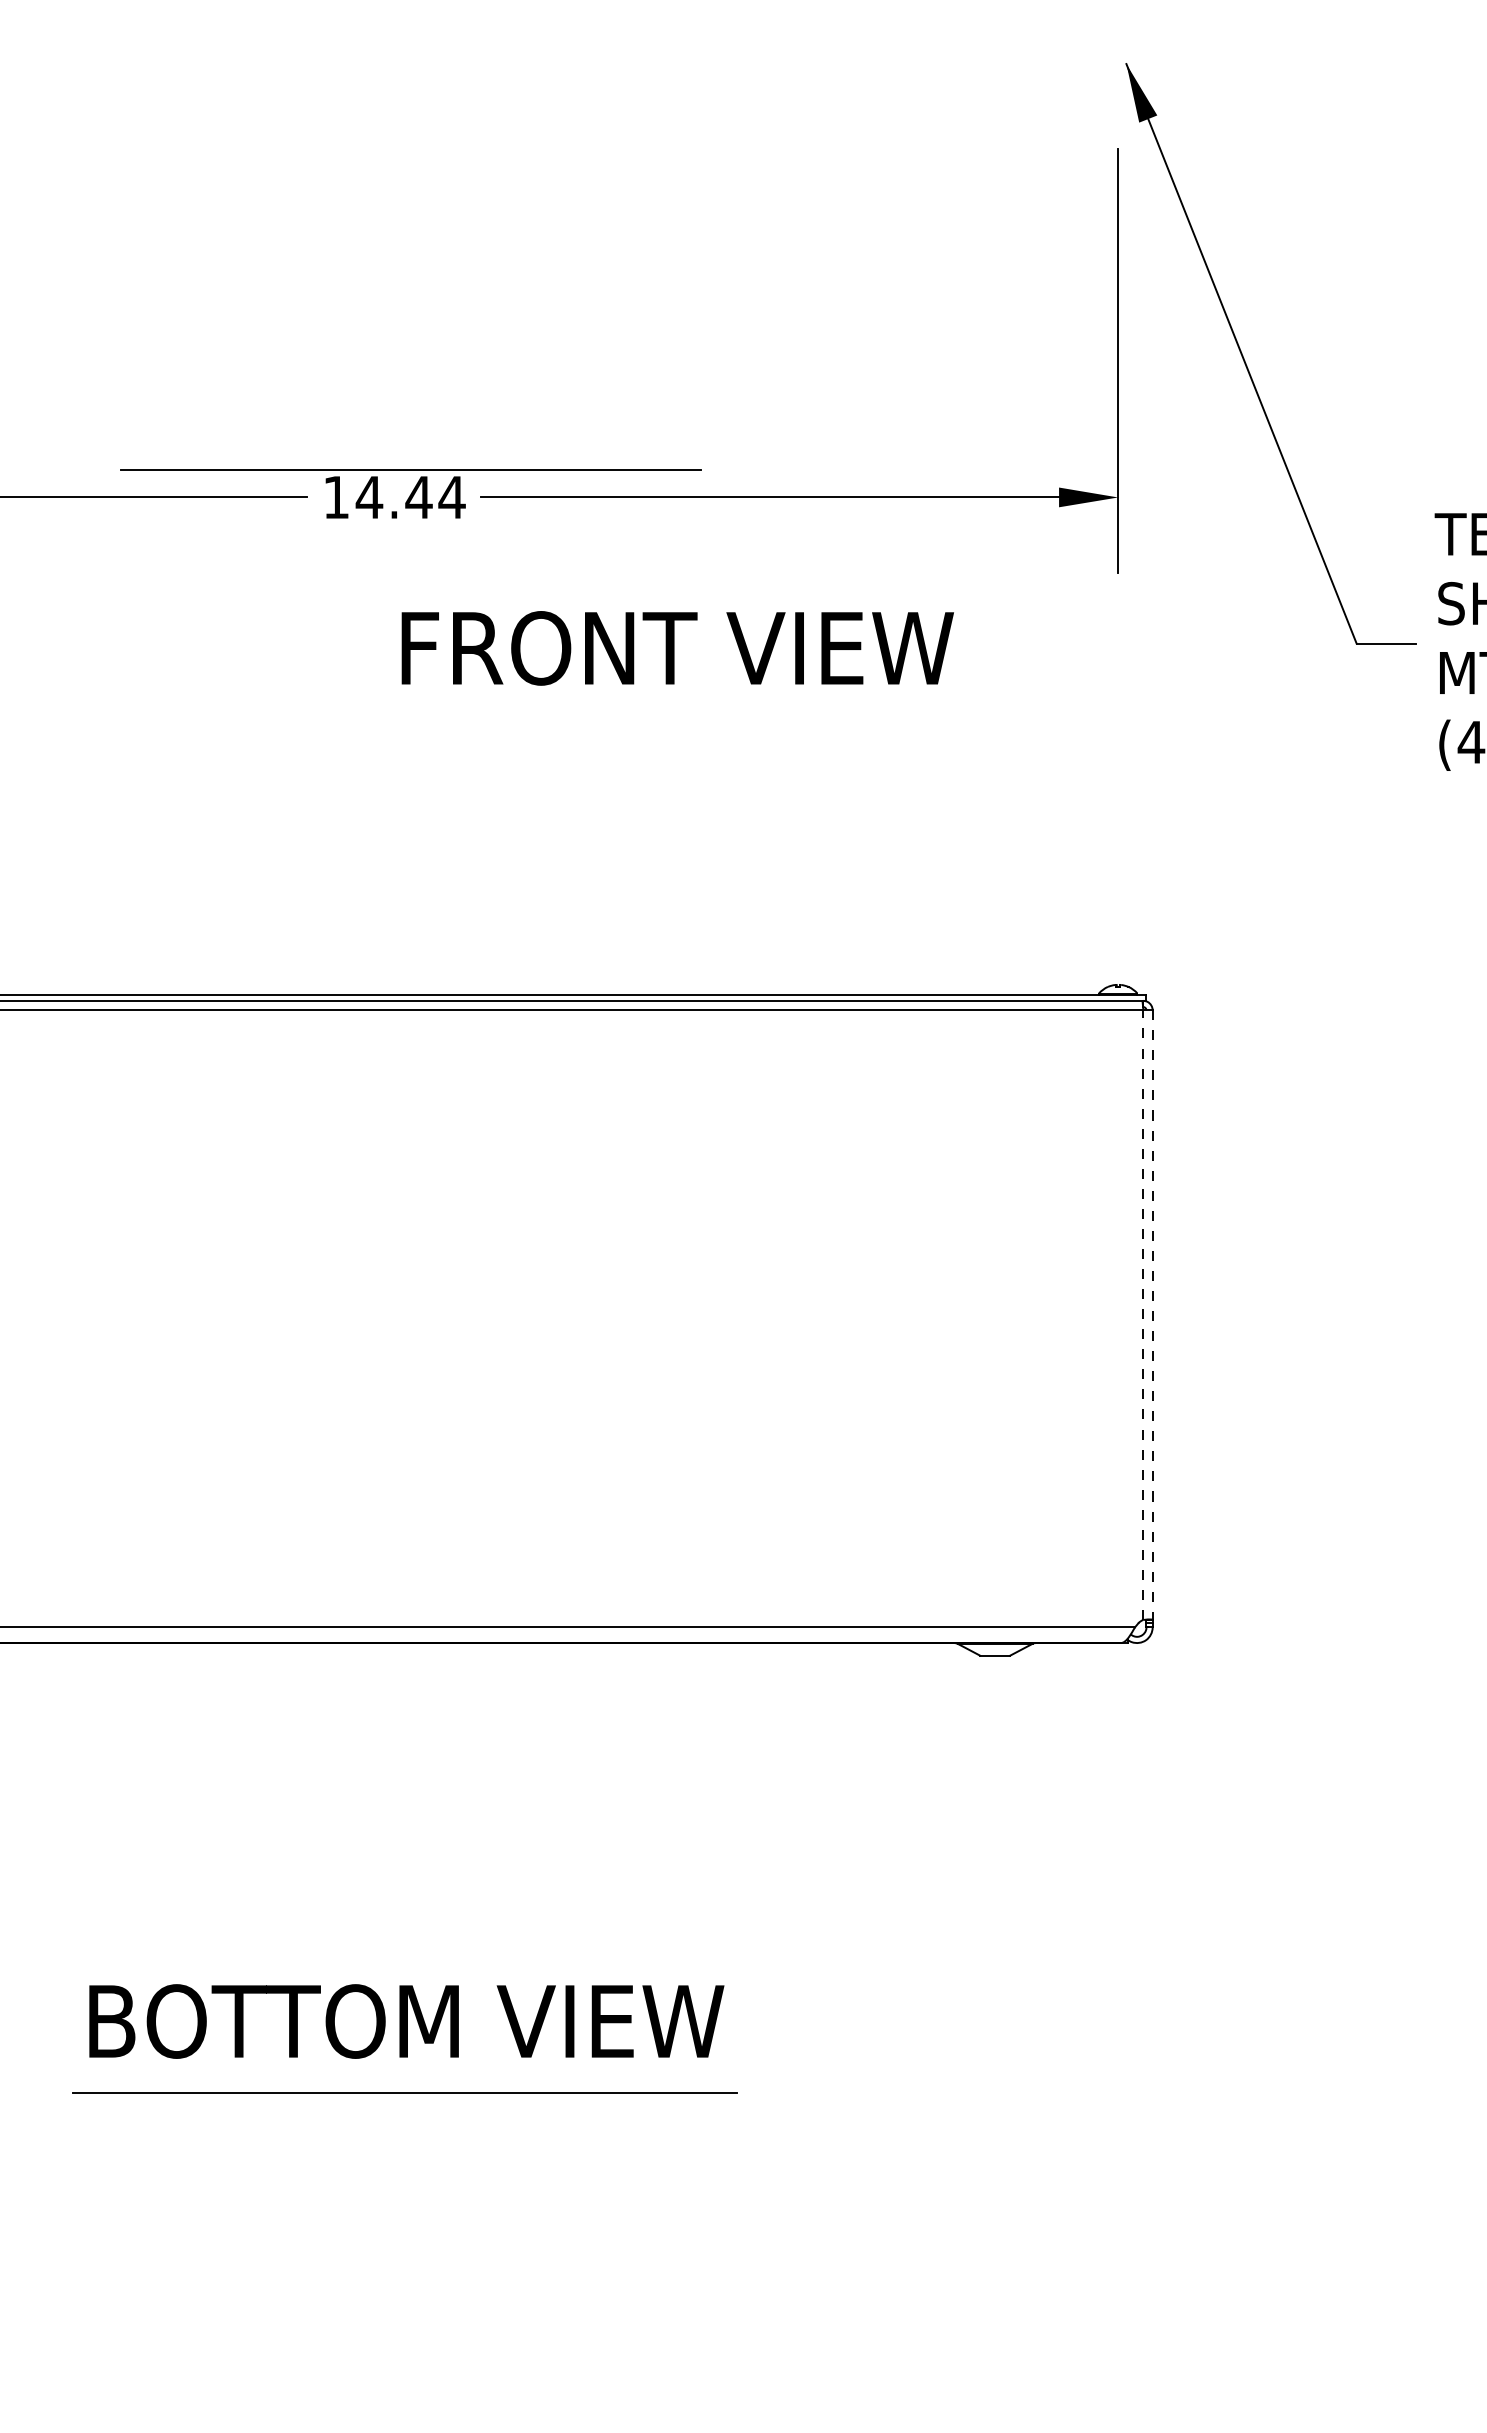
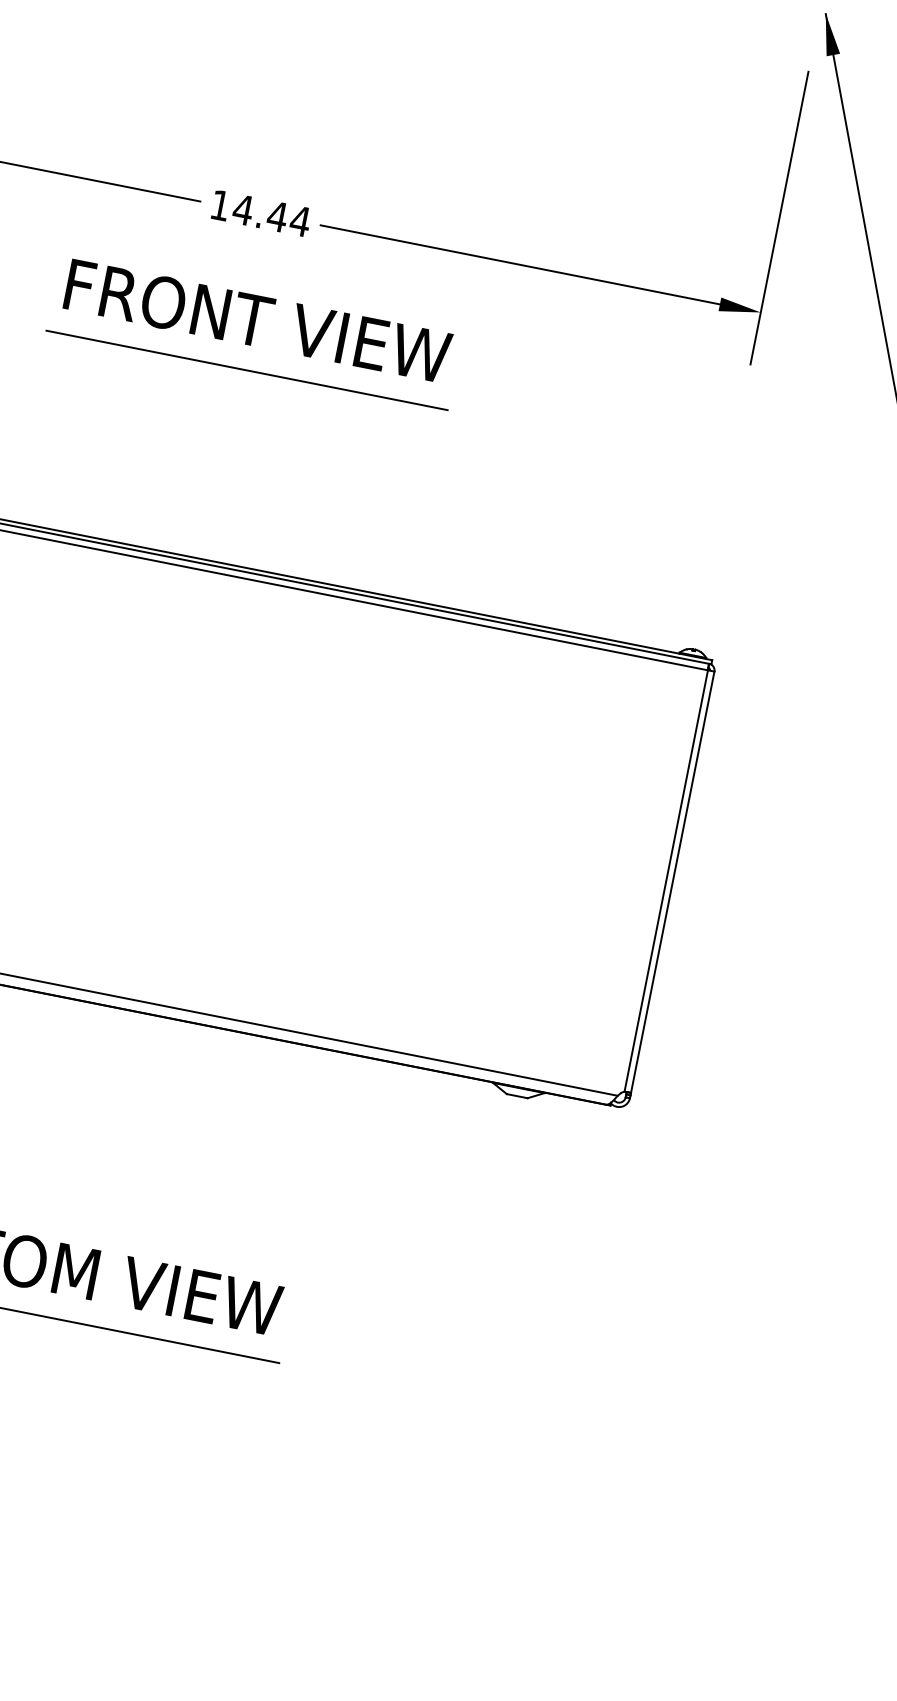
line: (410, 469) -> (246, 370), moved
text: (677, 648) -> (257, 321), moved
line: (1143, 1315) -> (666, 881), dashed -> solid
line: (1152, 1315) -> (672, 882), dashed -> solid

